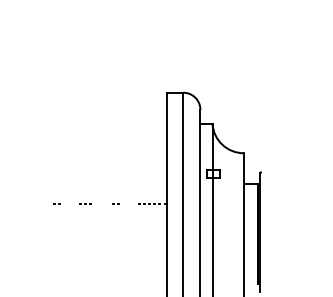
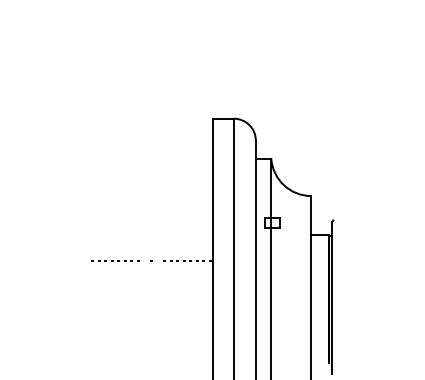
part: (72, 203) -> (115, 260), moved

